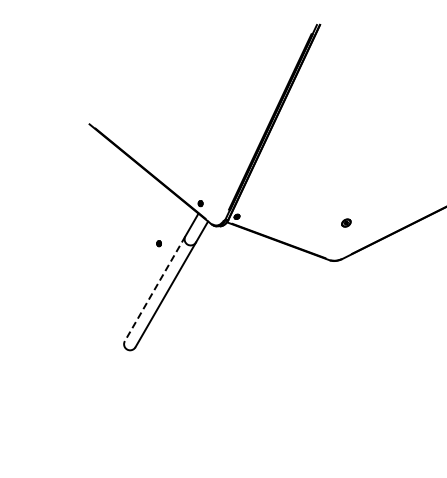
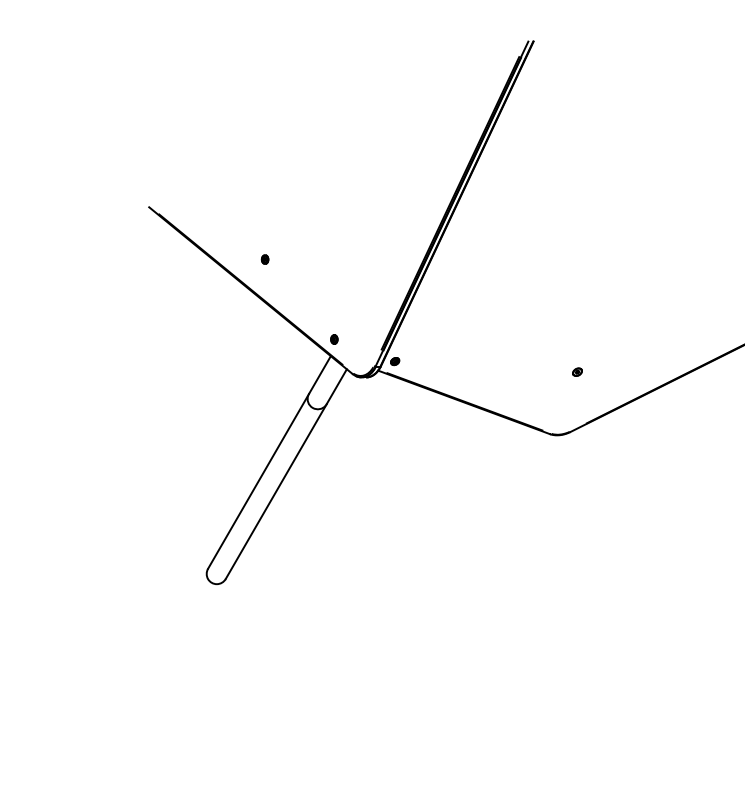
part: (346, 223) -> (577, 372), size x0.62
part: (158, 243) -> (264, 259), moved
line: (154, 289) -> (257, 482), dashed -> solid

